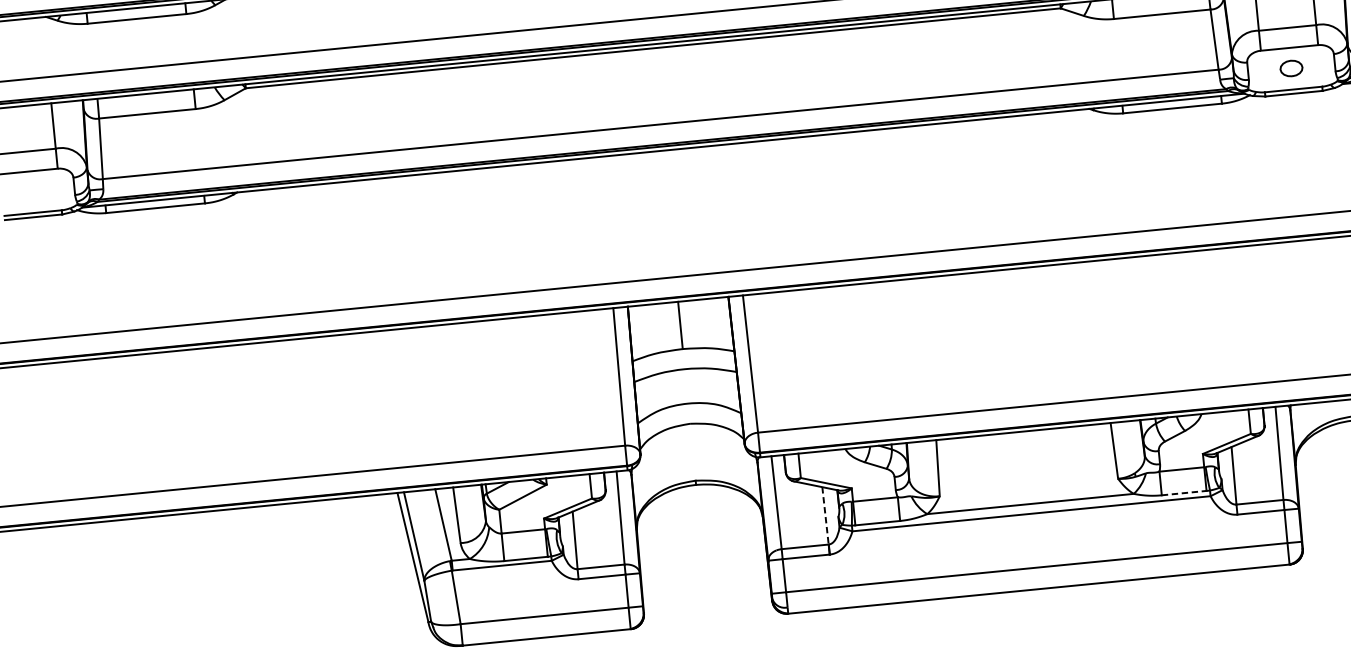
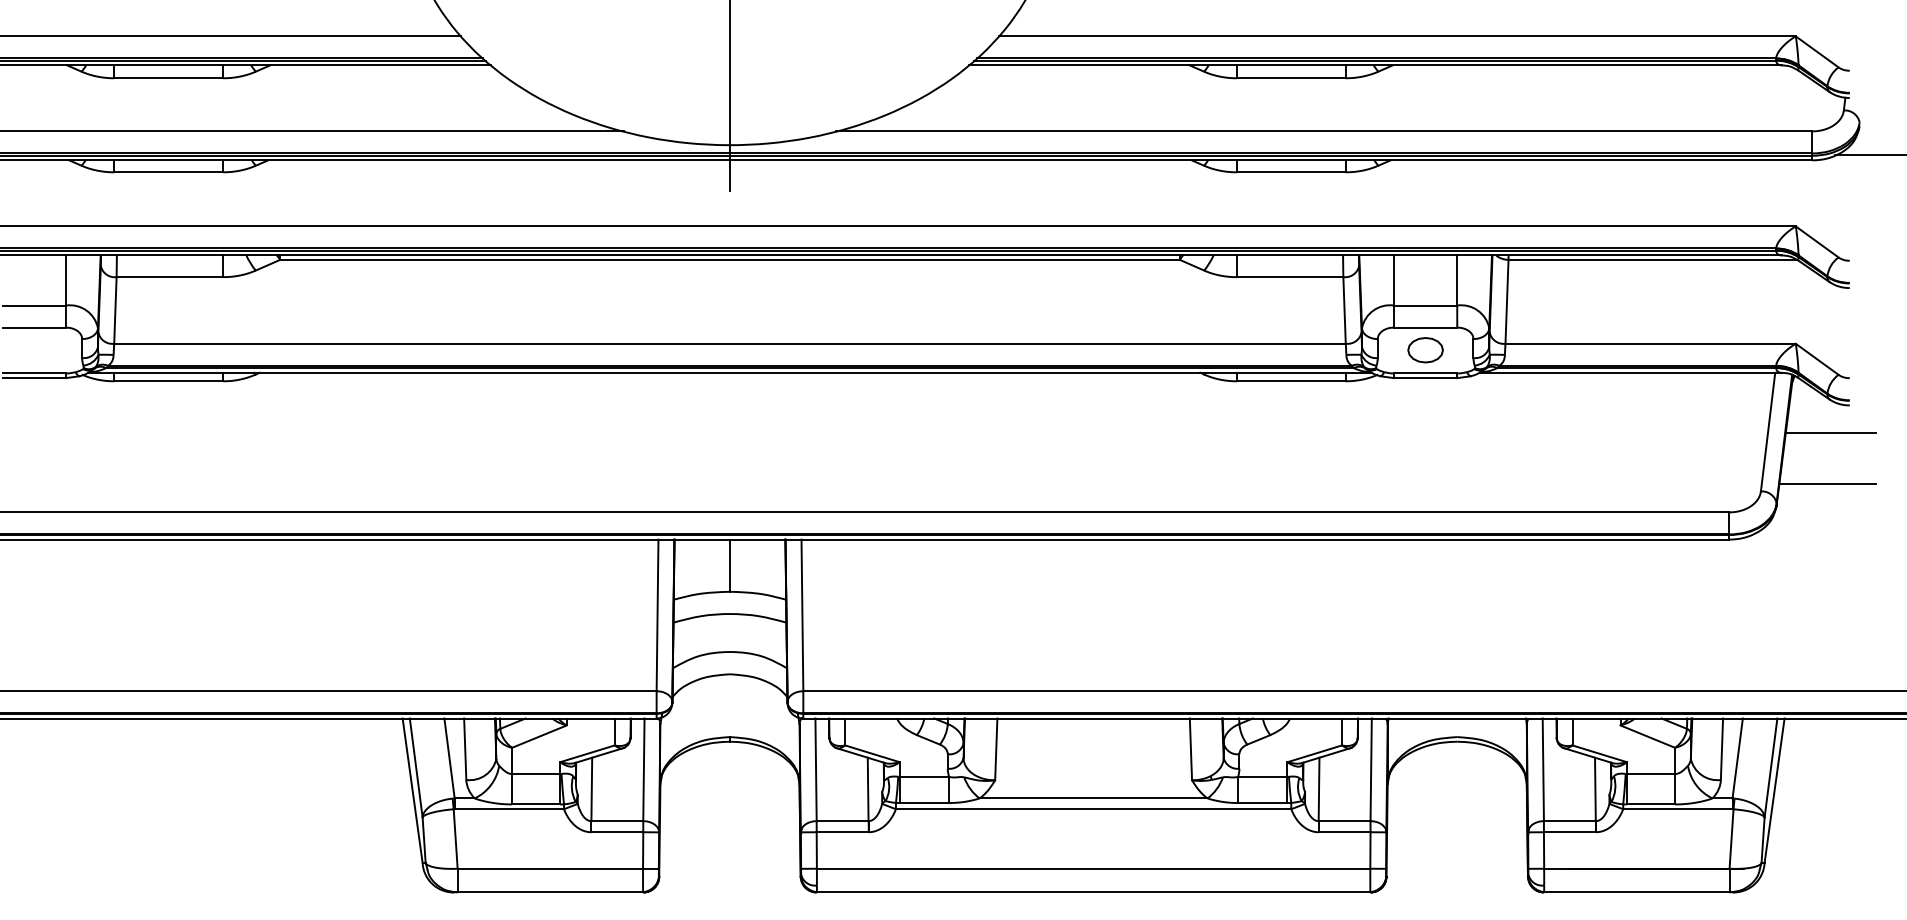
part: (1291, 68) -> (1425, 350), size x1.43
line: (1184, 493) -> (1262, 803), dashed -> solid
line: (825, 515) -> (868, 789), dashed -> solid

